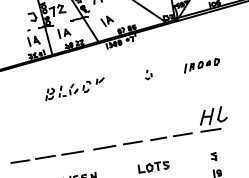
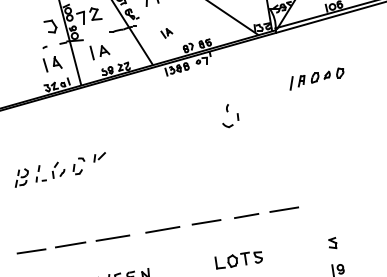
part: (107, 21) -> (167, 33), size x0.6
part: (201, 65) -> (316, 78), moved
part: (148, 74) -> (230, 115), size x1.6
part: (74, 89) -> (59, 170), moved
part: (213, 119) -> (331, 185), removed

